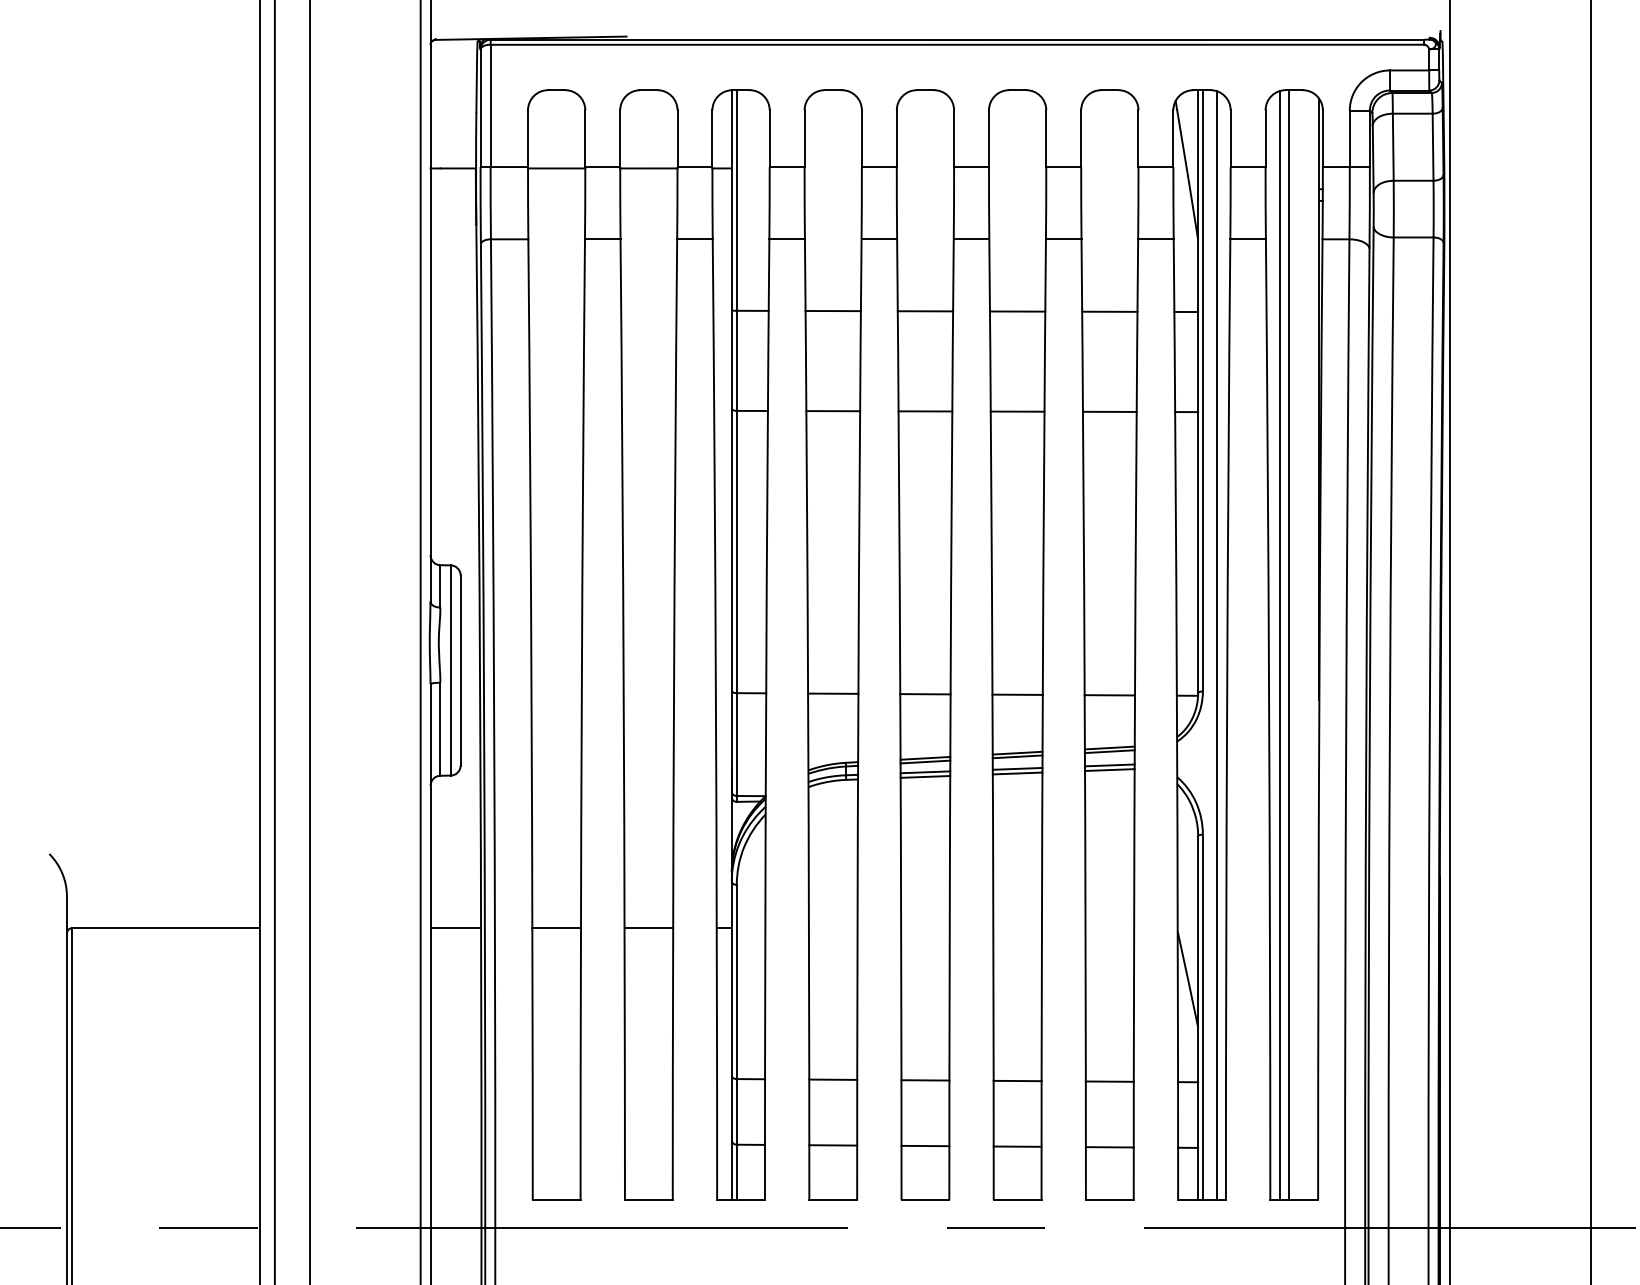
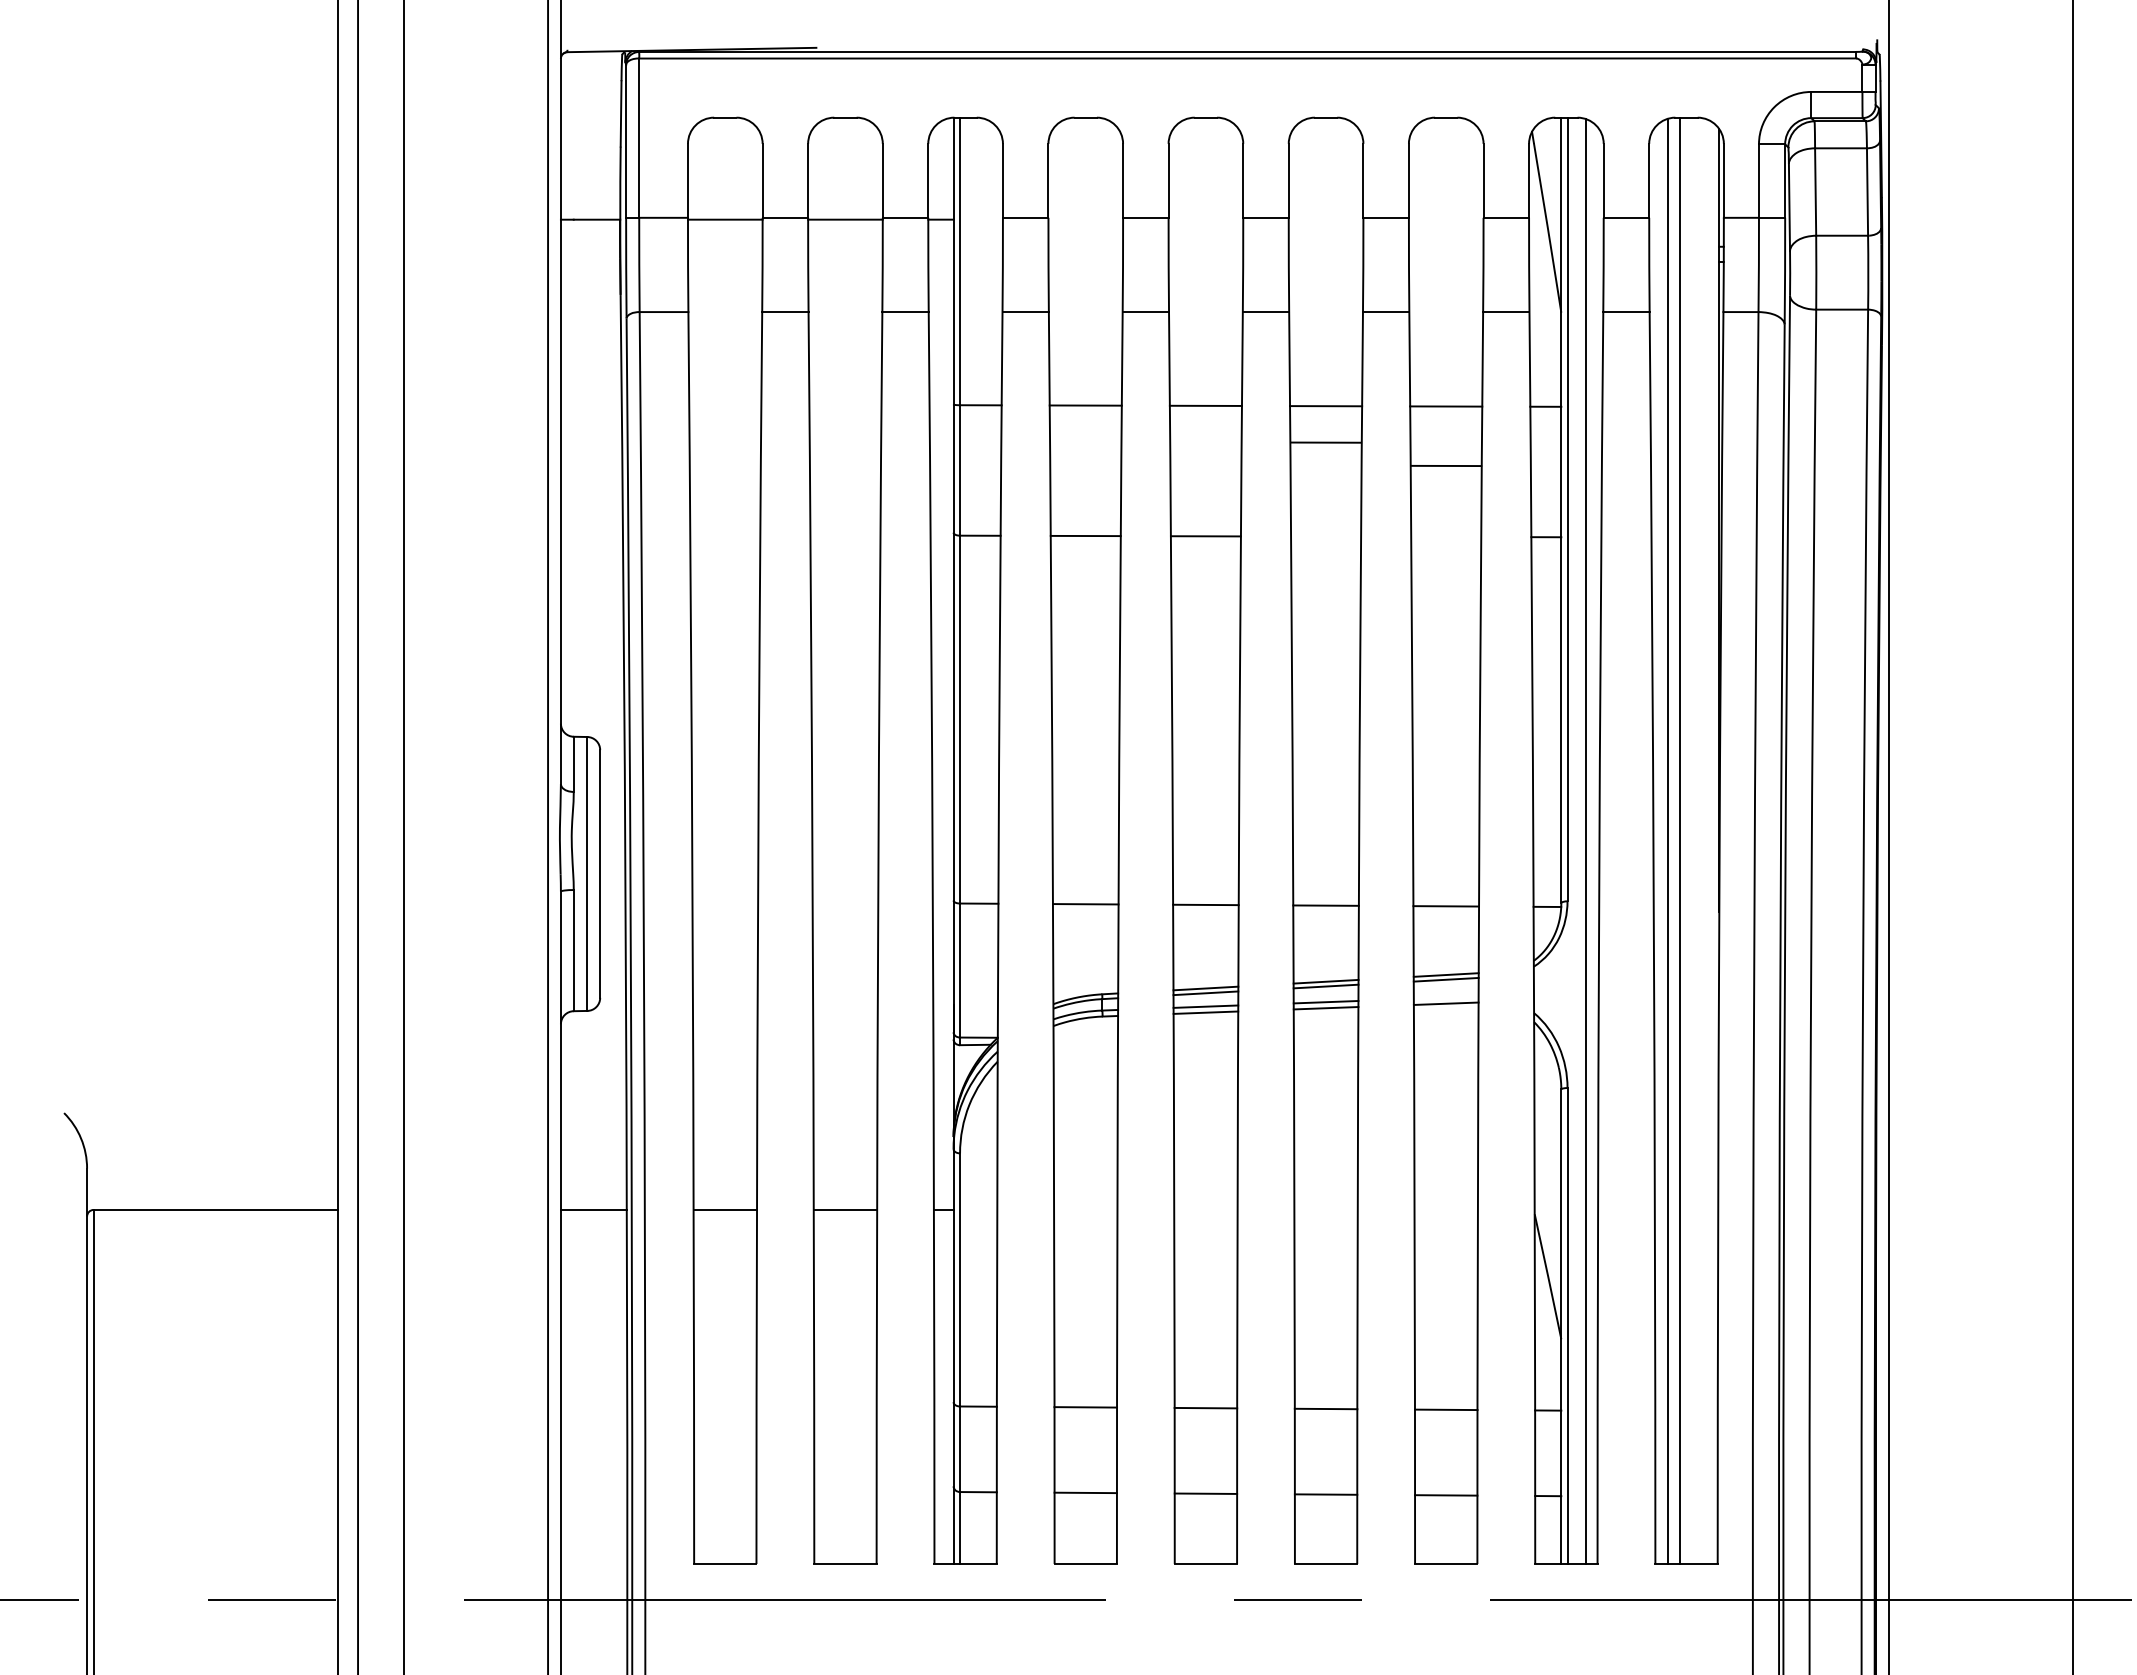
line: (1017, 411) -> (1326, 442), moved
line: (1110, 411) -> (1446, 465), moved
line: (1109, 765) -> (1445, 997), removed

